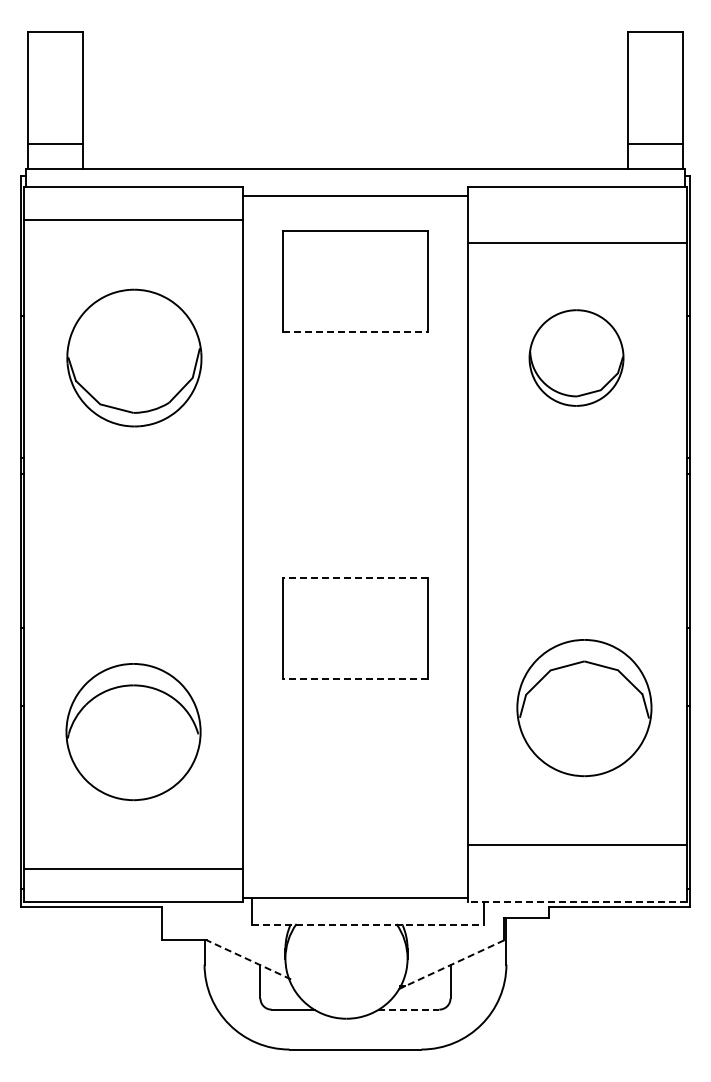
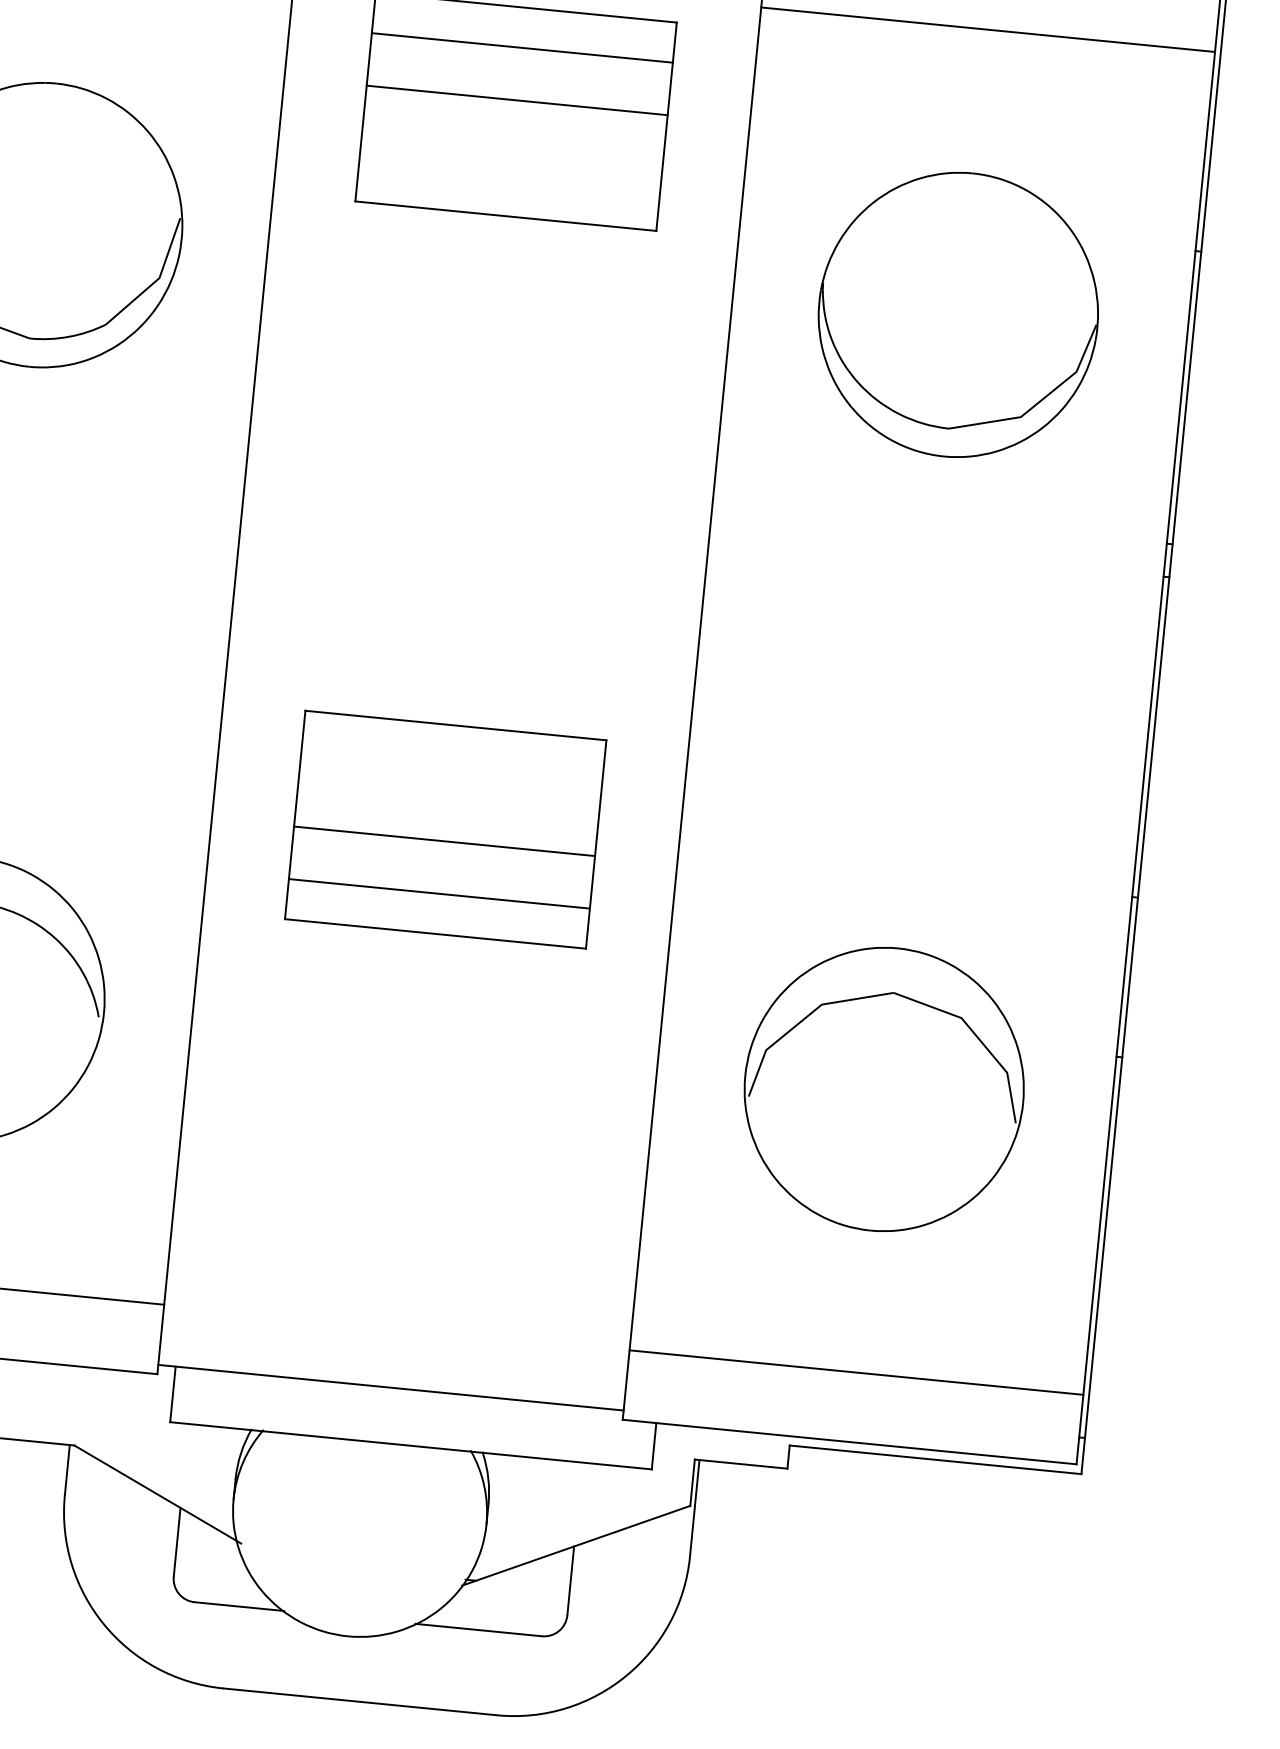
line: (577, 243) -> (988, 30), moved
line: (355, 250) -> (522, 47), added
line: (355, 276) -> (517, 101), added
line: (355, 332) -> (505, 217), dashed -> solid
part: (576, 357) -> (958, 313), size x1.43
line: (355, 578) -> (455, 726), dashed -> solid
line: (355, 633) -> (444, 840), added
line: (355, 659) -> (439, 894), added
line: (355, 678) -> (435, 933), dashed -> solid
part: (584, 708) -> (884, 1090), moved
line: (577, 844) -> (856, 1372), moved
line: (577, 902) -> (849, 1442), dashed -> solid
line: (368, 924) -> (412, 1445), dashed -> solid
line: (248, 959) -> (156, 1493), dashed -> solid
line: (451, 964) -> (576, 1545), dashed -> solid
line: (408, 1009) -> (478, 1629), dashed -> solid

